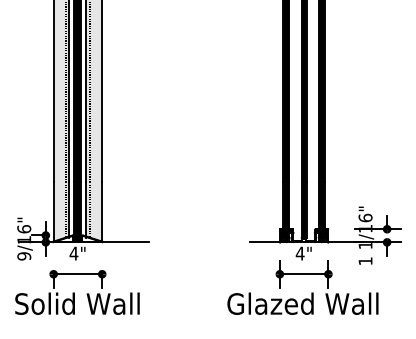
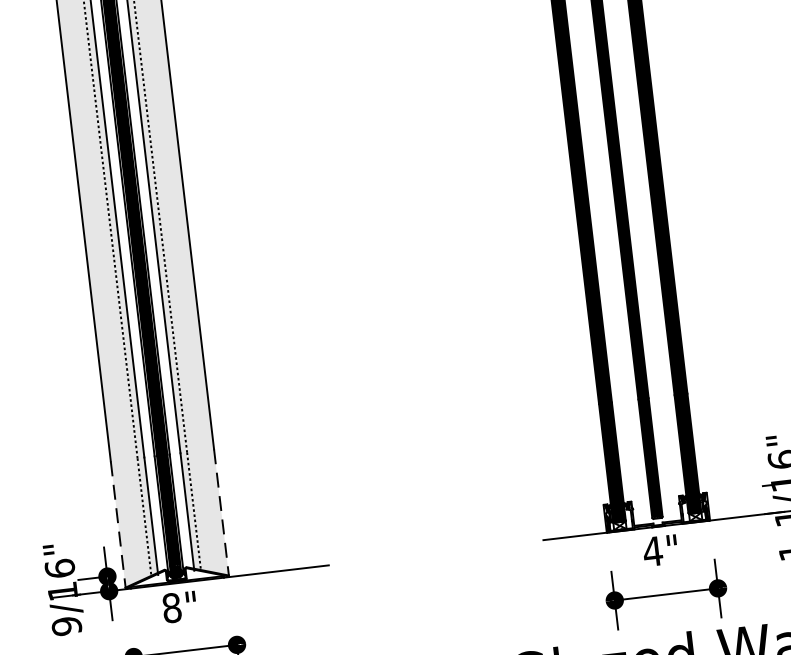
line: (53, 212) -> (118, 525), solid -> dashed
line: (102, 212) -> (222, 513), solid -> dashed
text: (73, 253) -> (170, 607), 4" -> 8"

